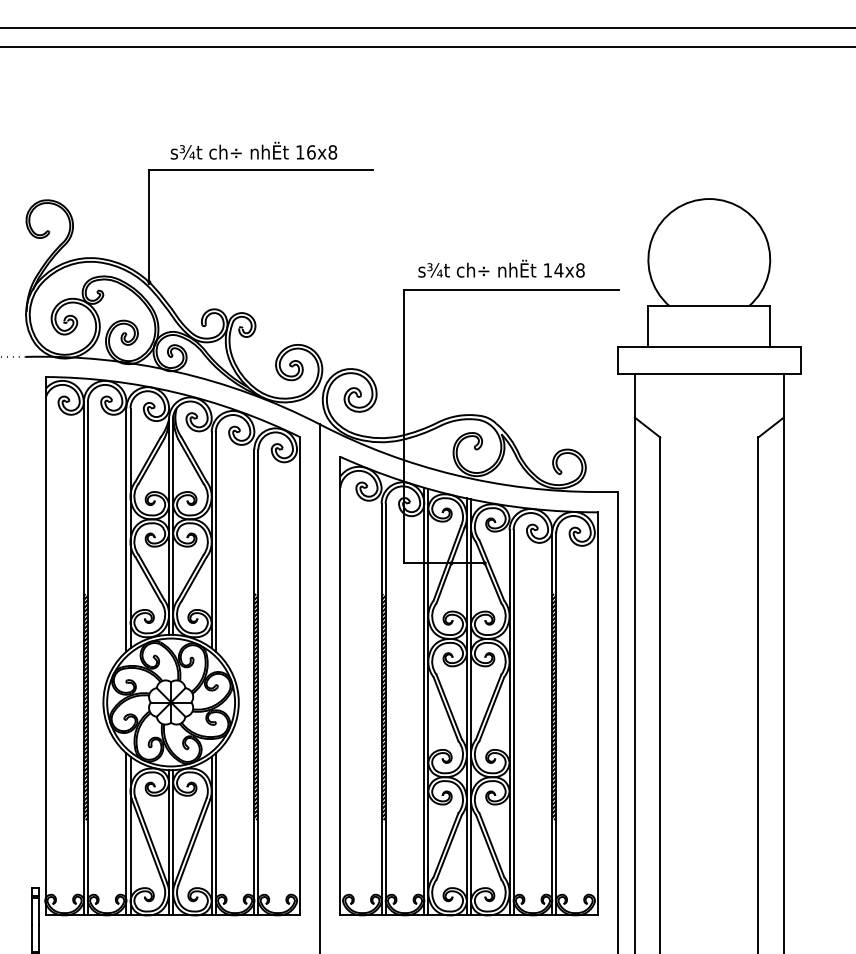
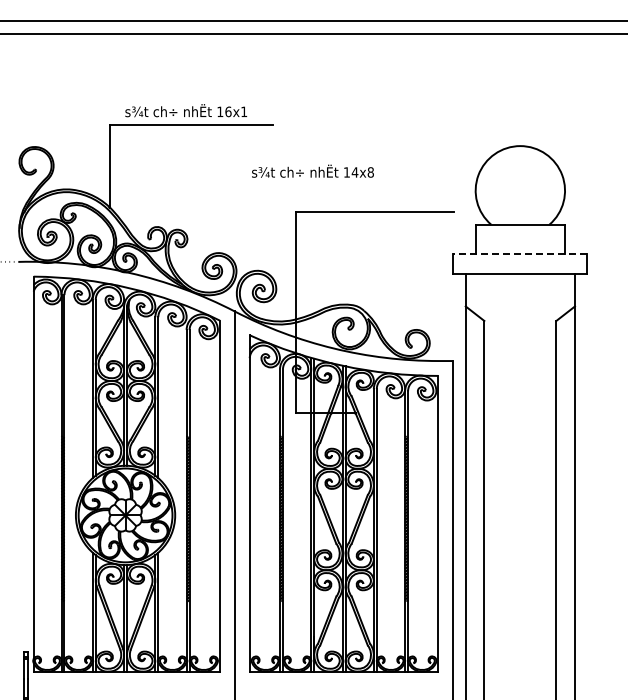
text: (333, 151) -> (244, 111), 16x8 -> 16x1
text: (500, 267) -> (312, 170), moved
line: (708, 346) -> (519, 254), solid -> dashed

